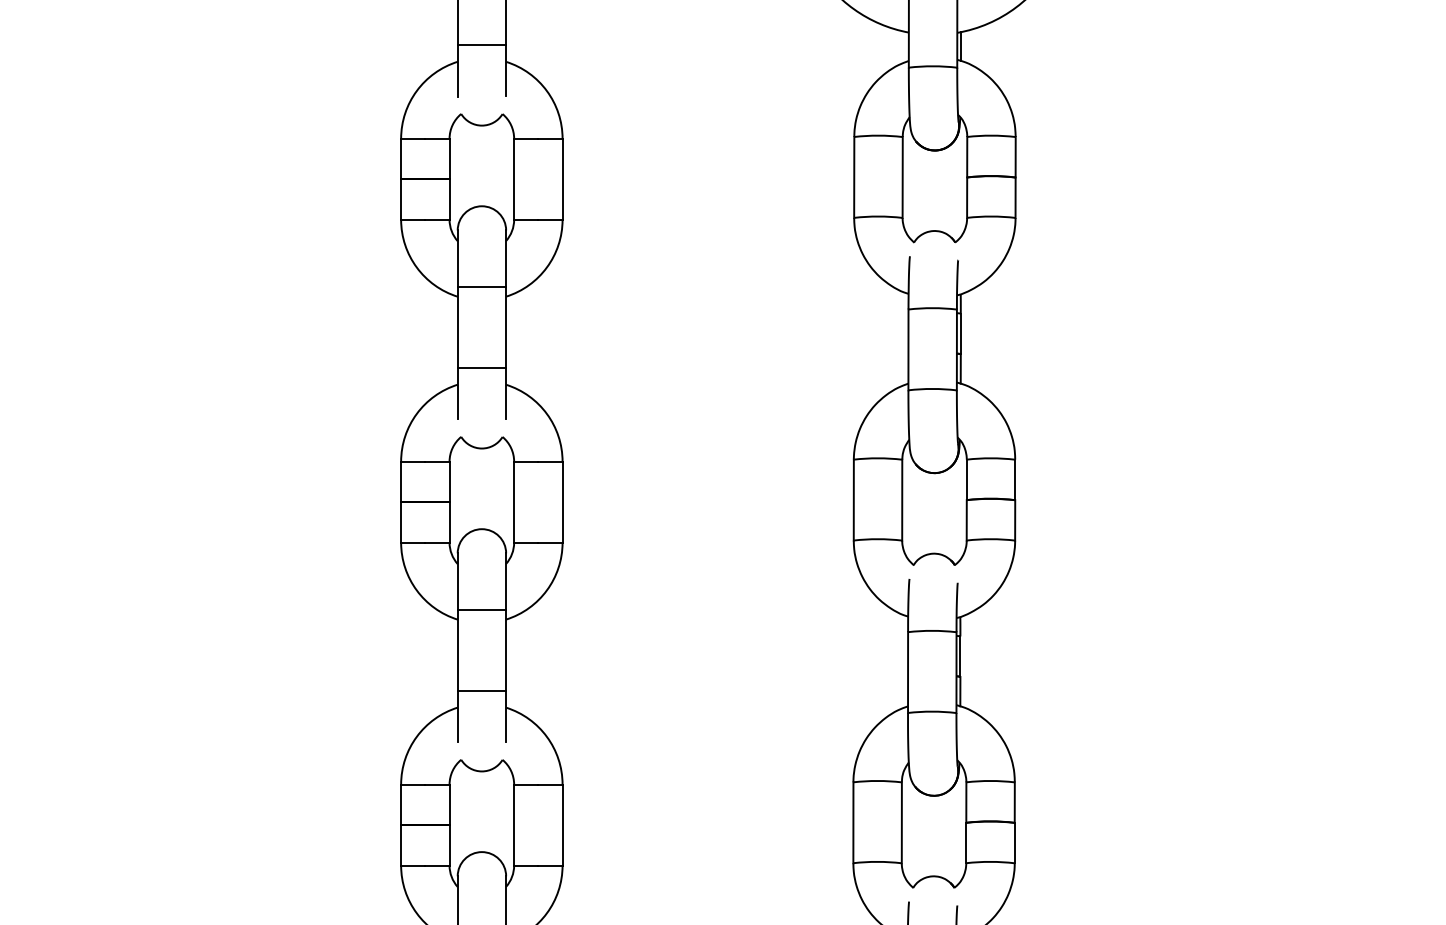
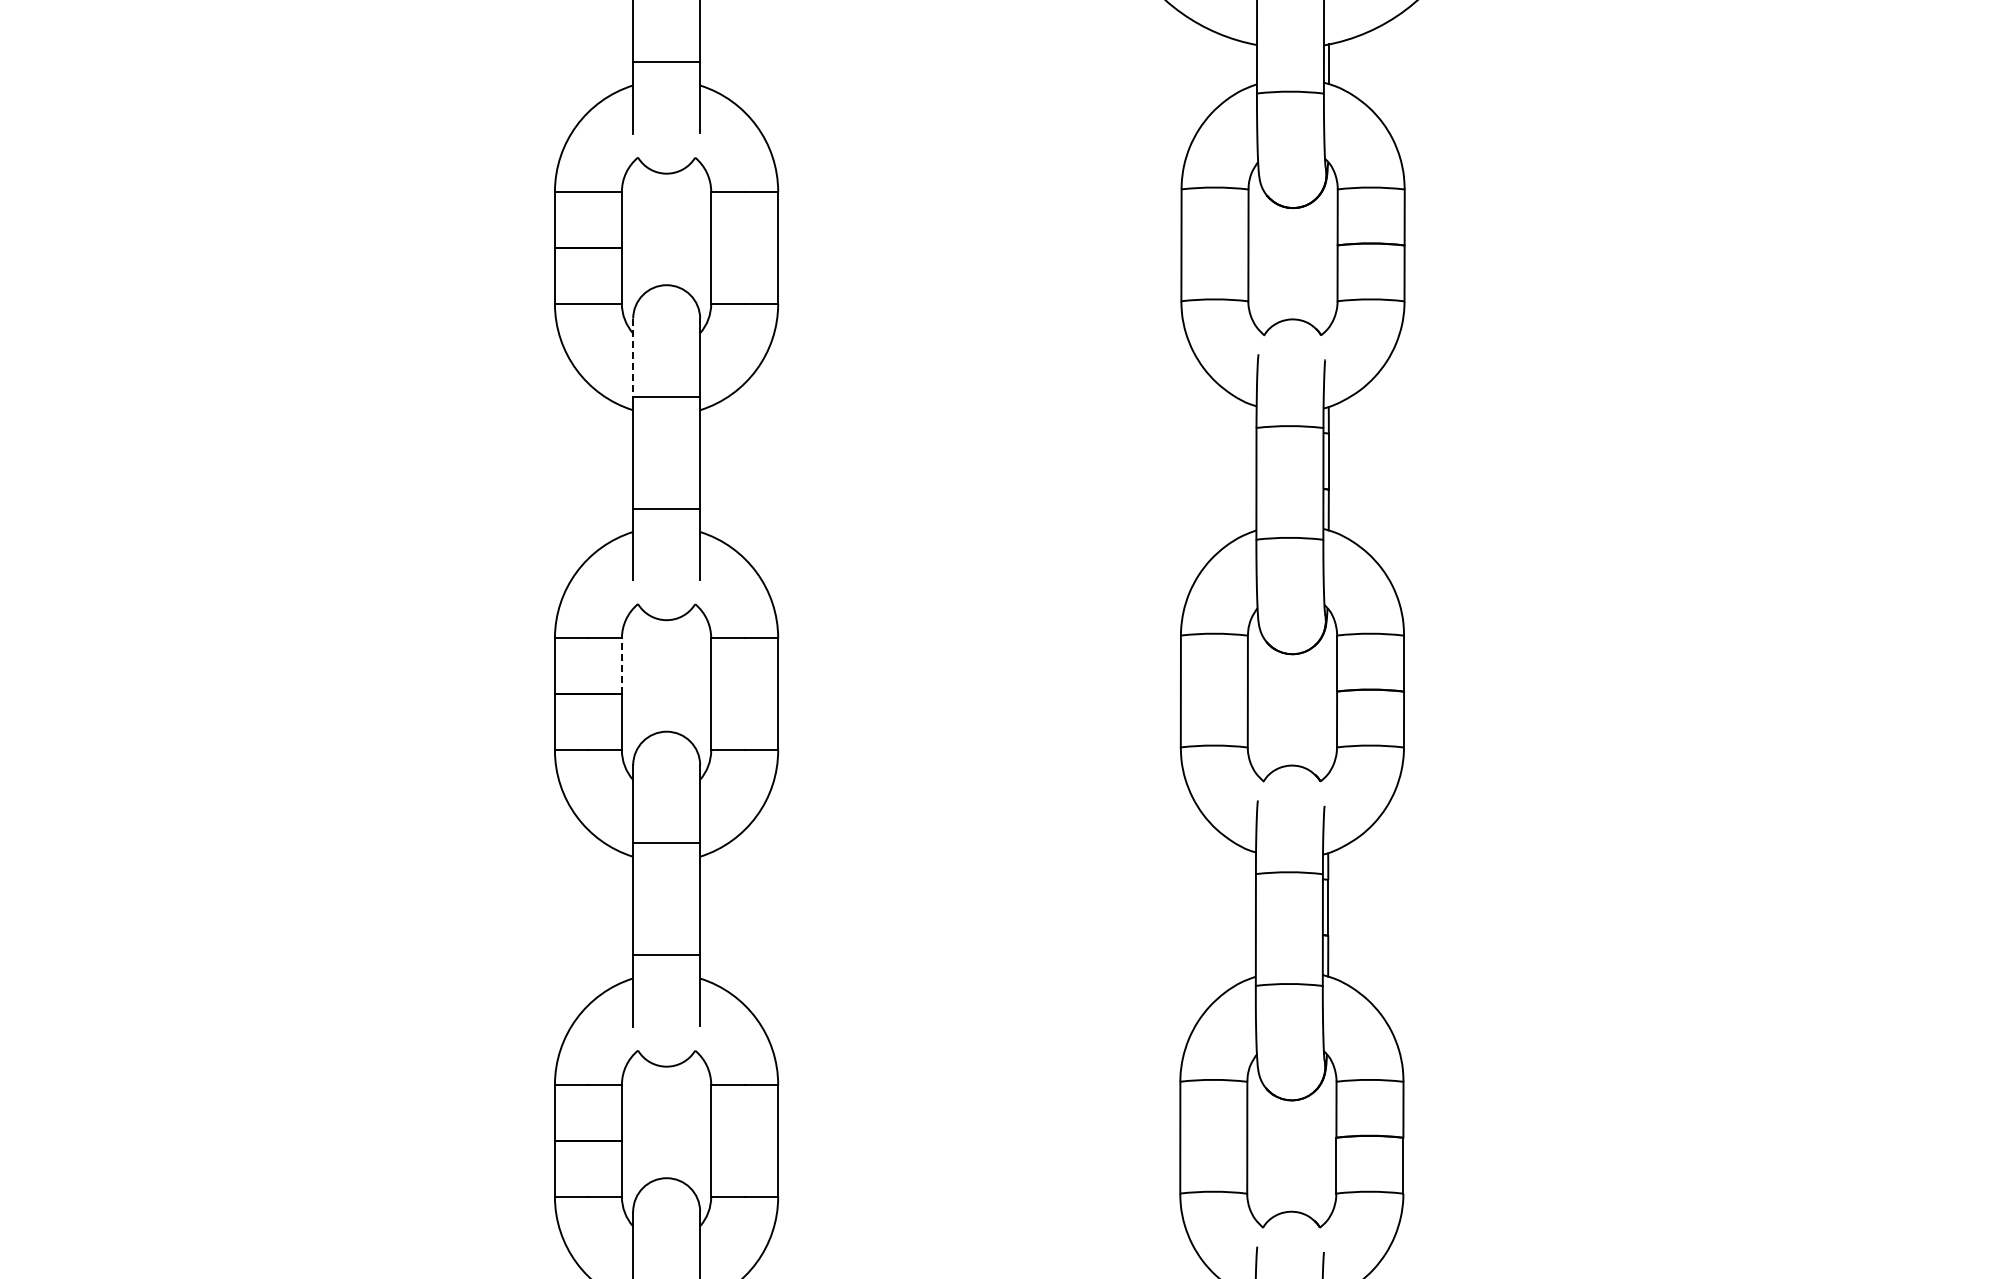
line: (457, 259) -> (633, 358), solid -> dashed
line: (449, 482) -> (621, 666), solid -> dashed

